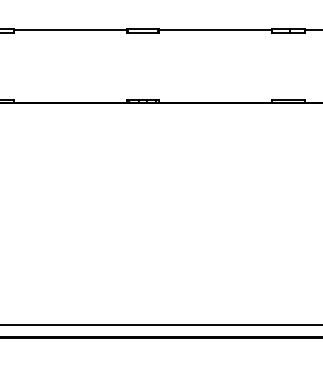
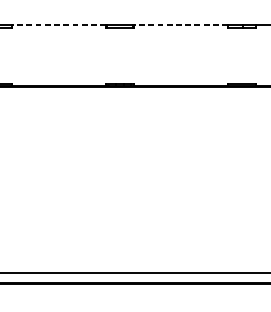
line: (69, 29) -> (58, 24), solid -> dashed
line: (215, 29) -> (180, 24), solid -> dashed

